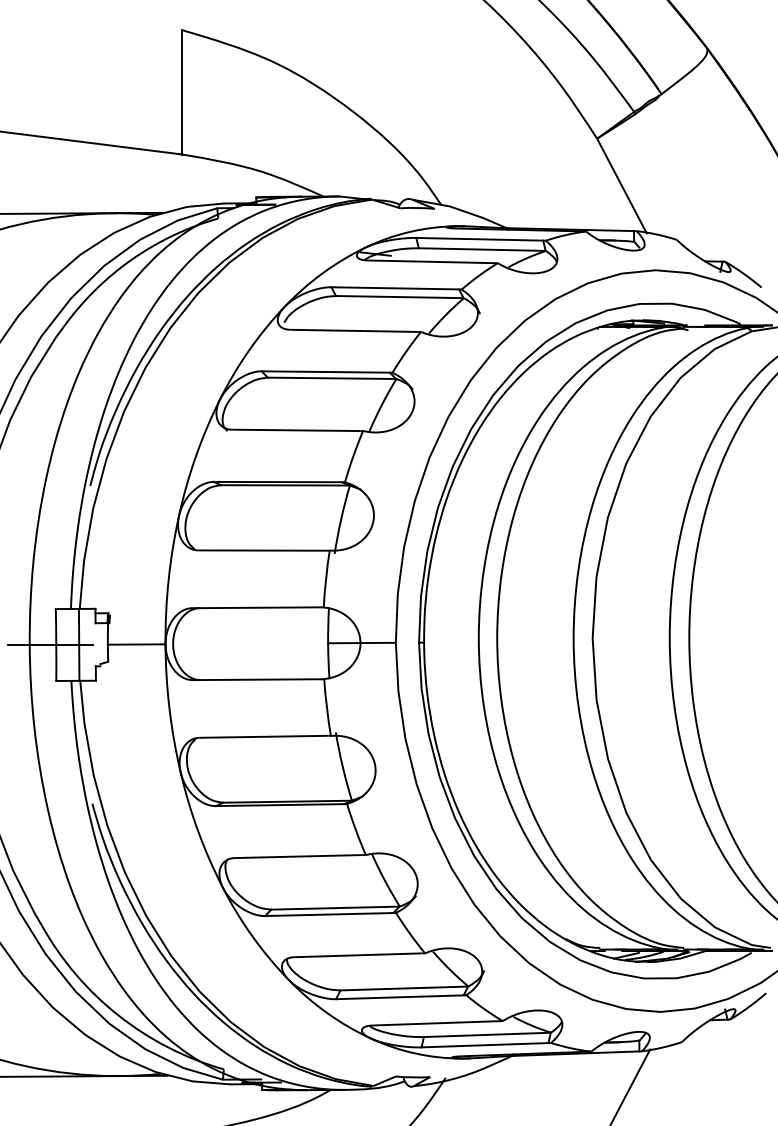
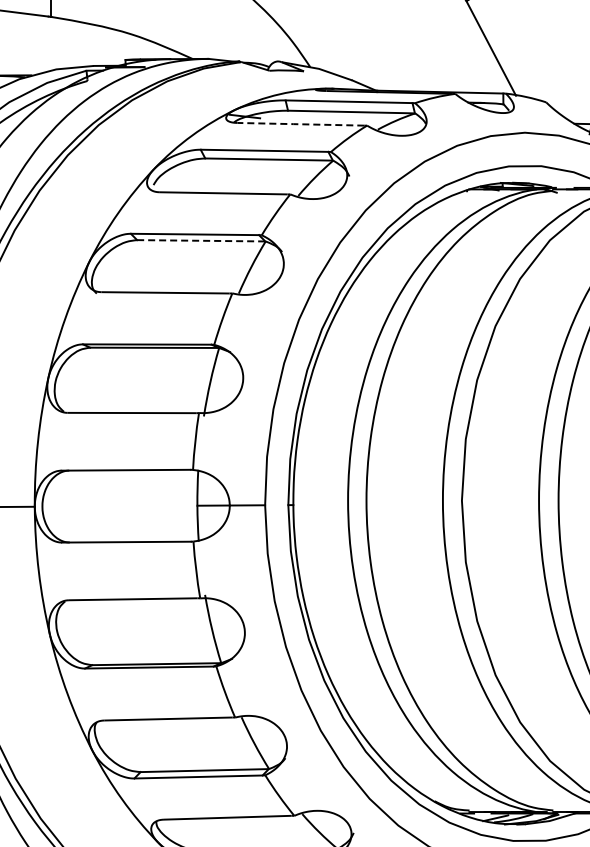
line: (430, 261) -> (299, 123), solid -> dashed
line: (332, 378) -> (201, 240), solid -> dashed

